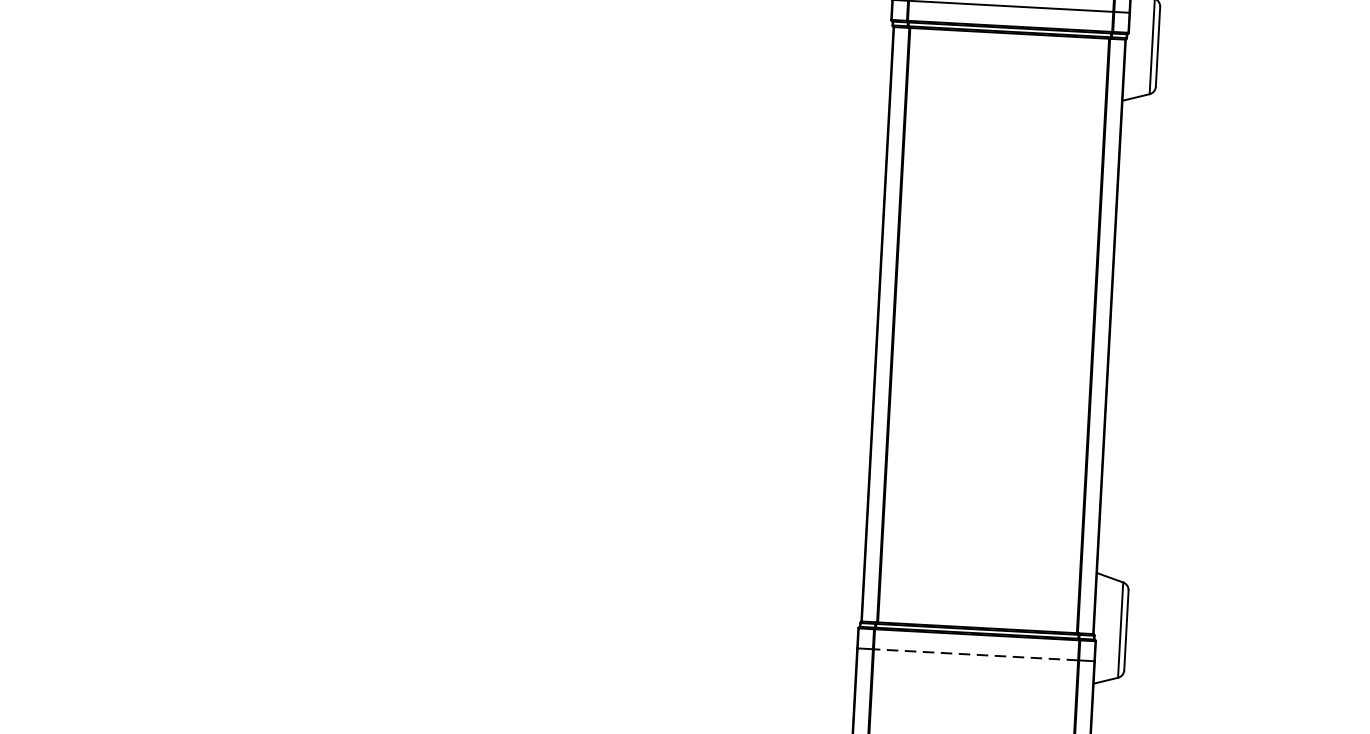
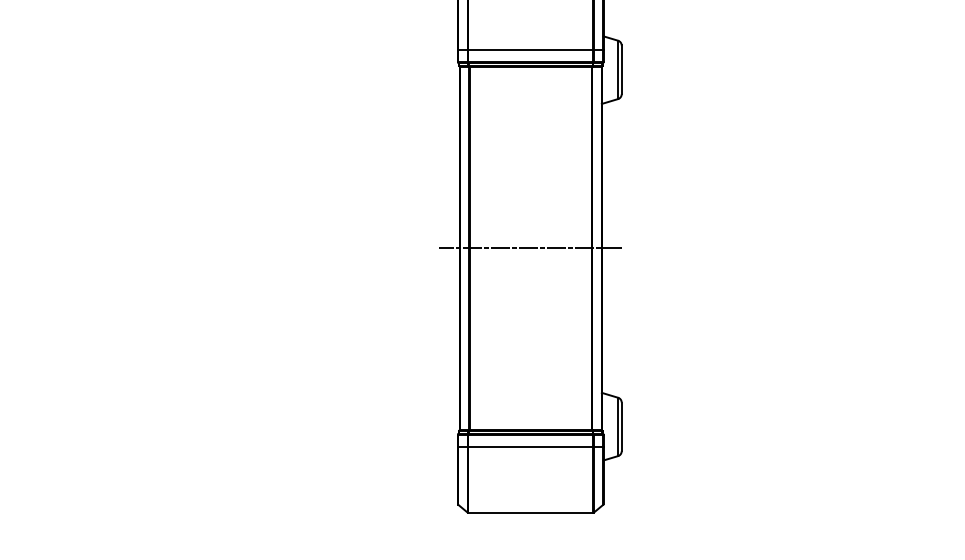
line: (993, 330) -> (530, 248), added
line: (975, 654) -> (530, 446), dashed -> solid

